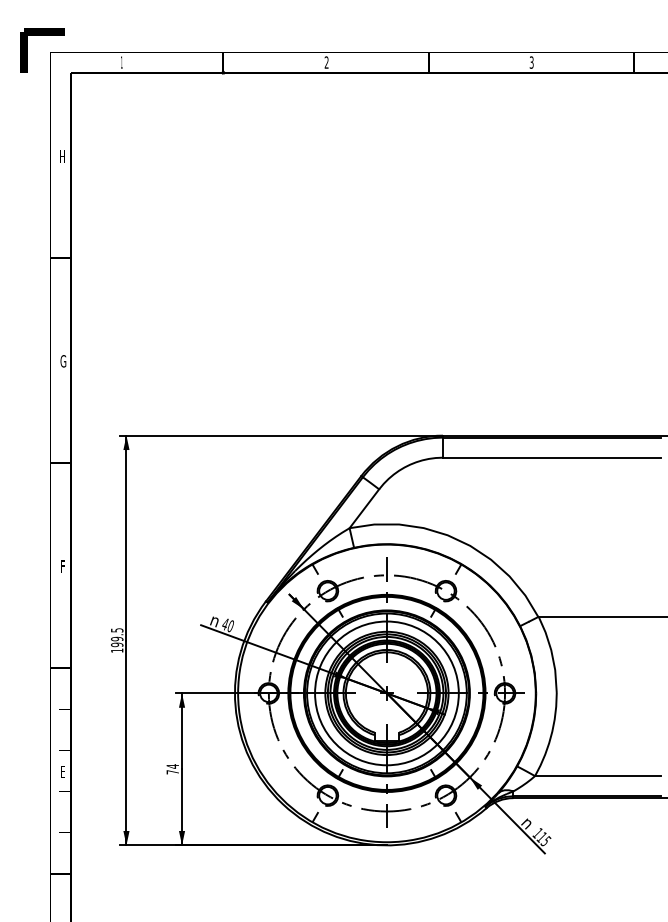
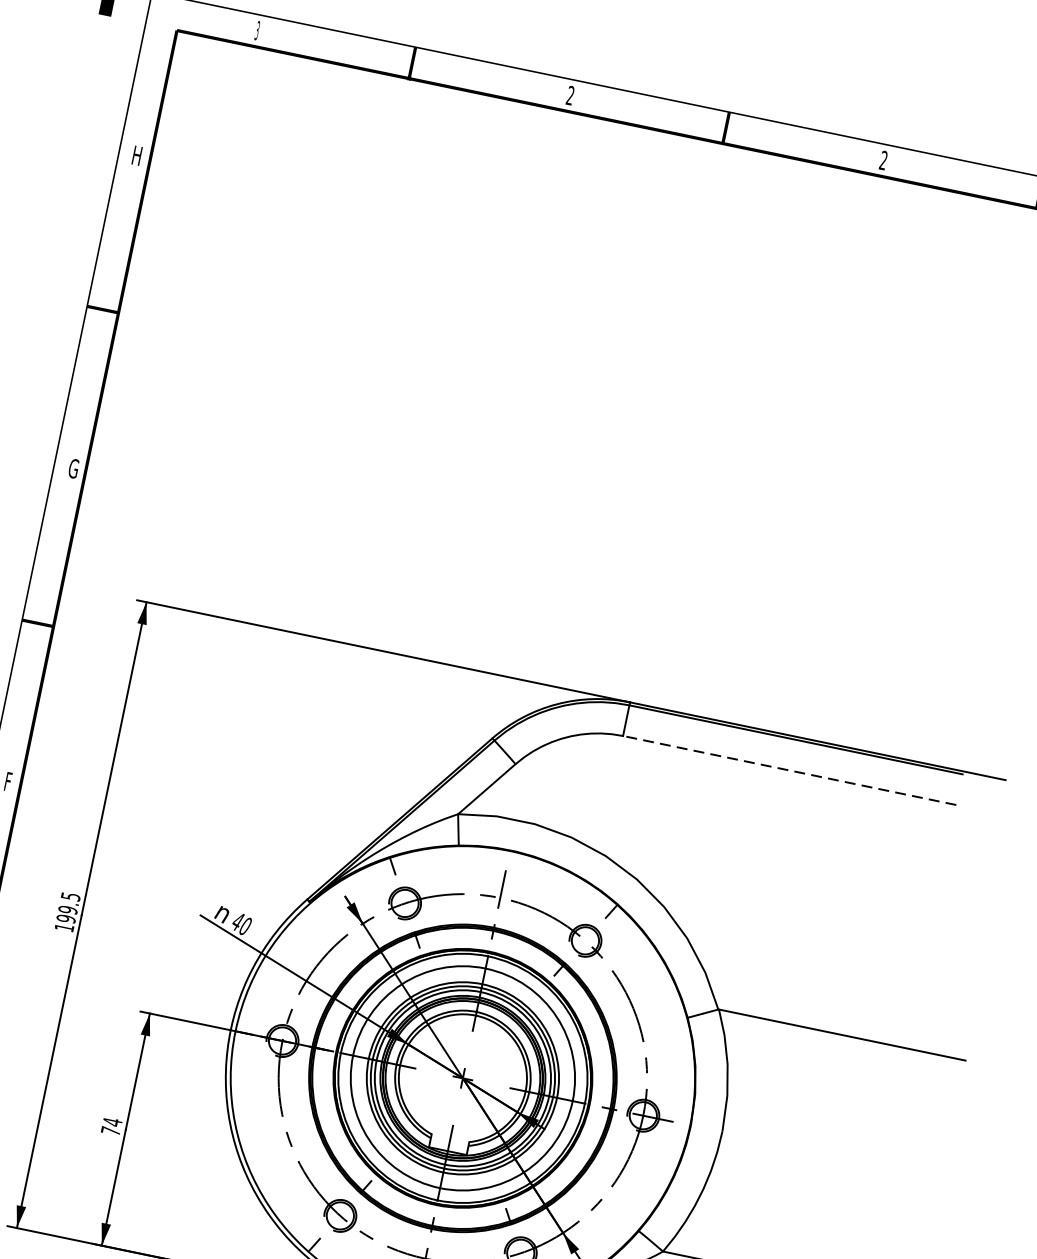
text: (121, 62) -> (257, 30), 1 -> 3
text: (531, 62) -> (883, 160), 3 -> 2
line: (551, 457) -> (788, 770), solid -> dashed

